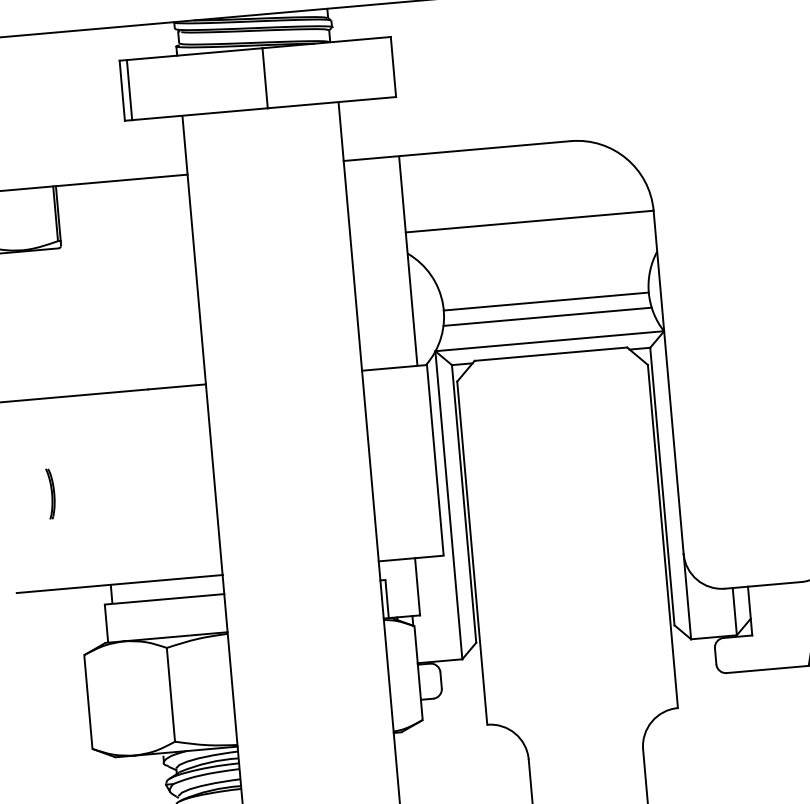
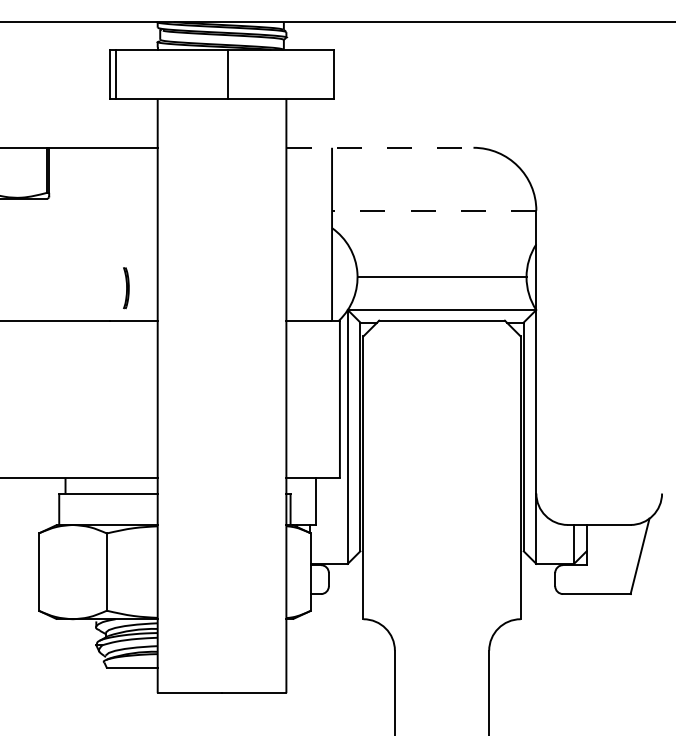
line: (456, 150) -> (379, 147), solid -> dashed
line: (528, 221) -> (433, 210), solid -> dashed
line: (546, 316) -> (441, 289), removed
part: (51, 494) -> (126, 288), moved

